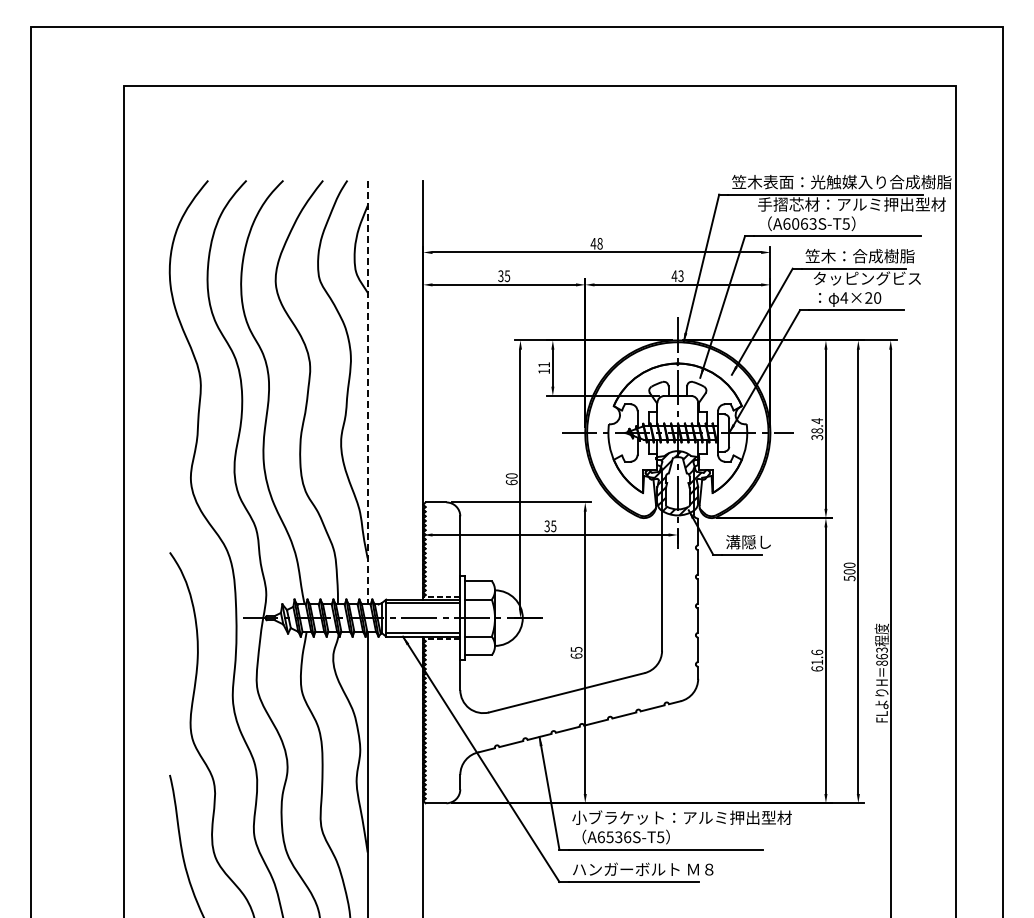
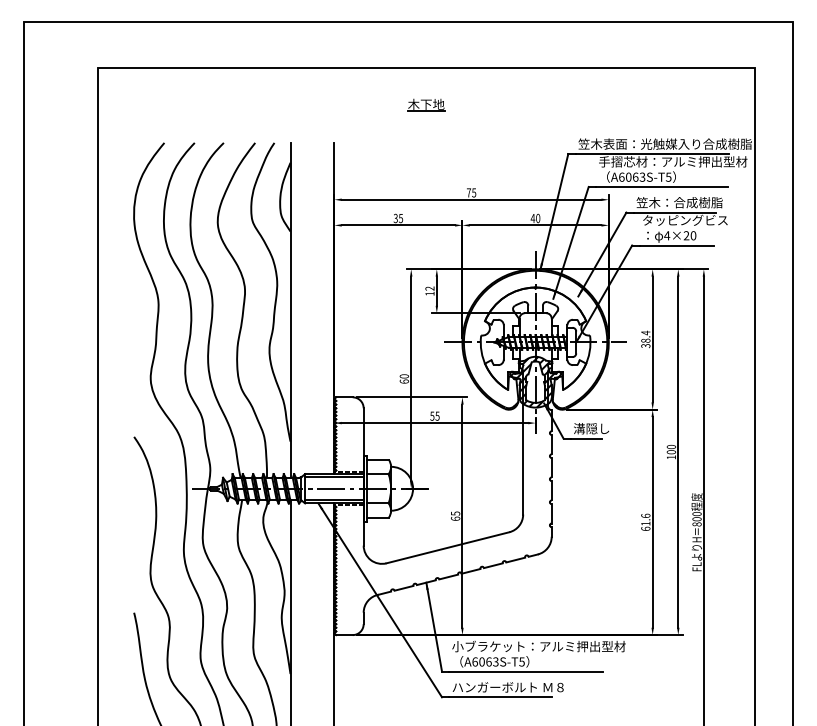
part: (539, 132) -> (426, 104), added
text: (596, 243) -> (471, 192), 48 -> 75
text: (680, 275) -> (537, 217), 43 -> 40
text: (543, 364) -> (429, 288), 11 -> 12
line: (367, 392) -> (290, 310), dashed -> solid
text: (546, 525) -> (431, 415), 35 -> 55
text: (849, 578) -> (671, 457), 500 -> 100
text: (881, 653) -> (696, 516), 863 -> 800
text: (618, 837) -> (488, 662), A6536S-T5 -> A6063S-T5

